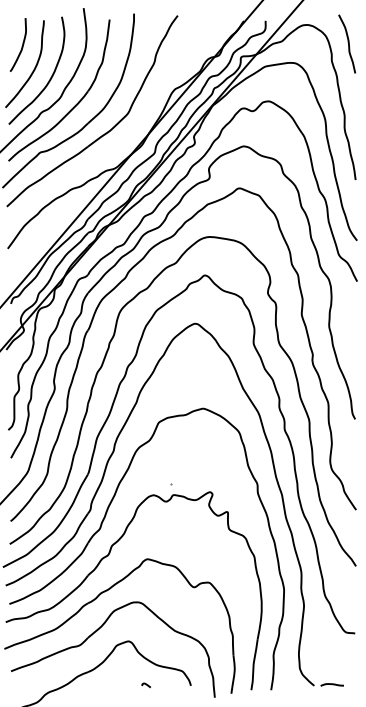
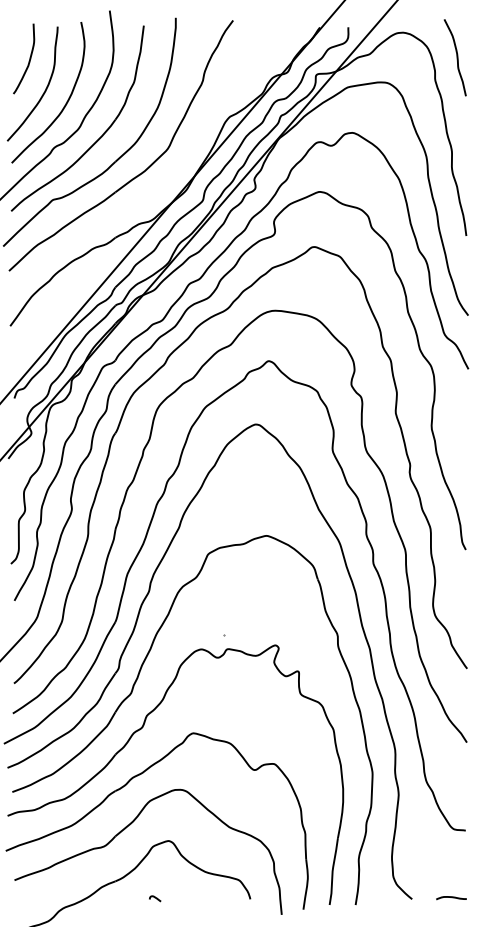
curve: (145, 684) -> (154, 897), moved
curve: (331, 684) -> (450, 897), moved

